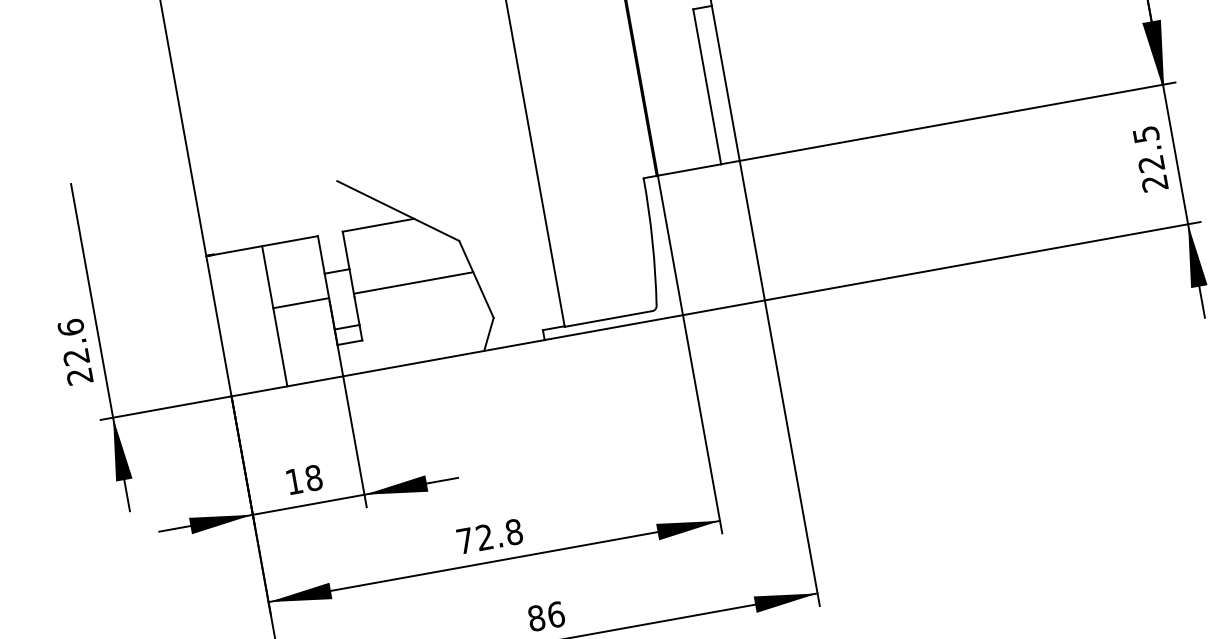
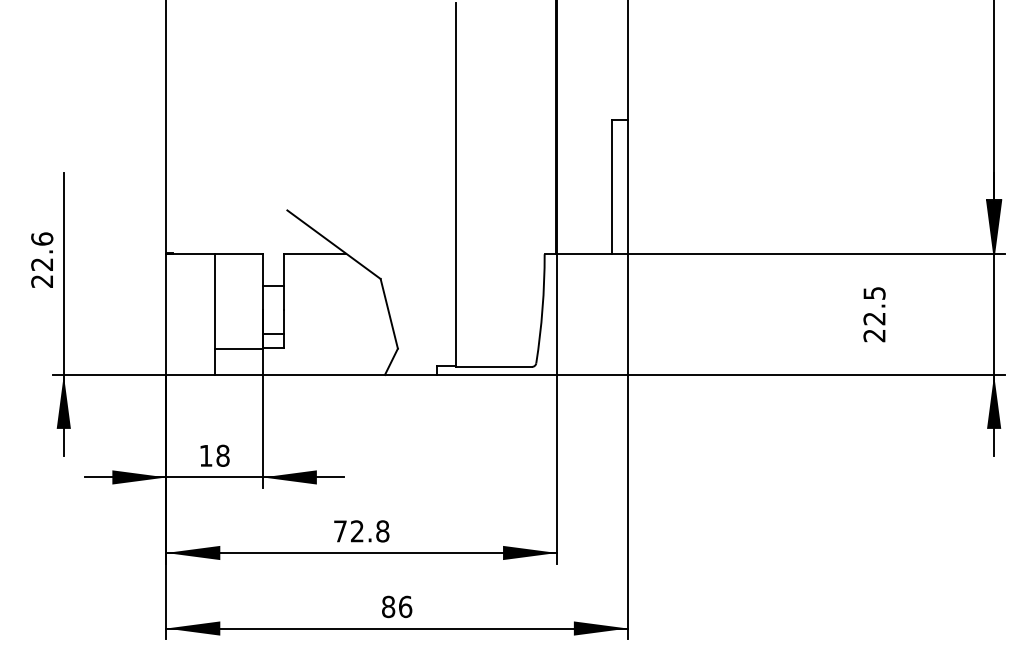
text: (1150, 158) -> (874, 314), moved
line: (413, 283) -> (335, 307), removed
line: (300, 303) -> (238, 349), moved
text: (75, 351) -> (42, 259), moved

